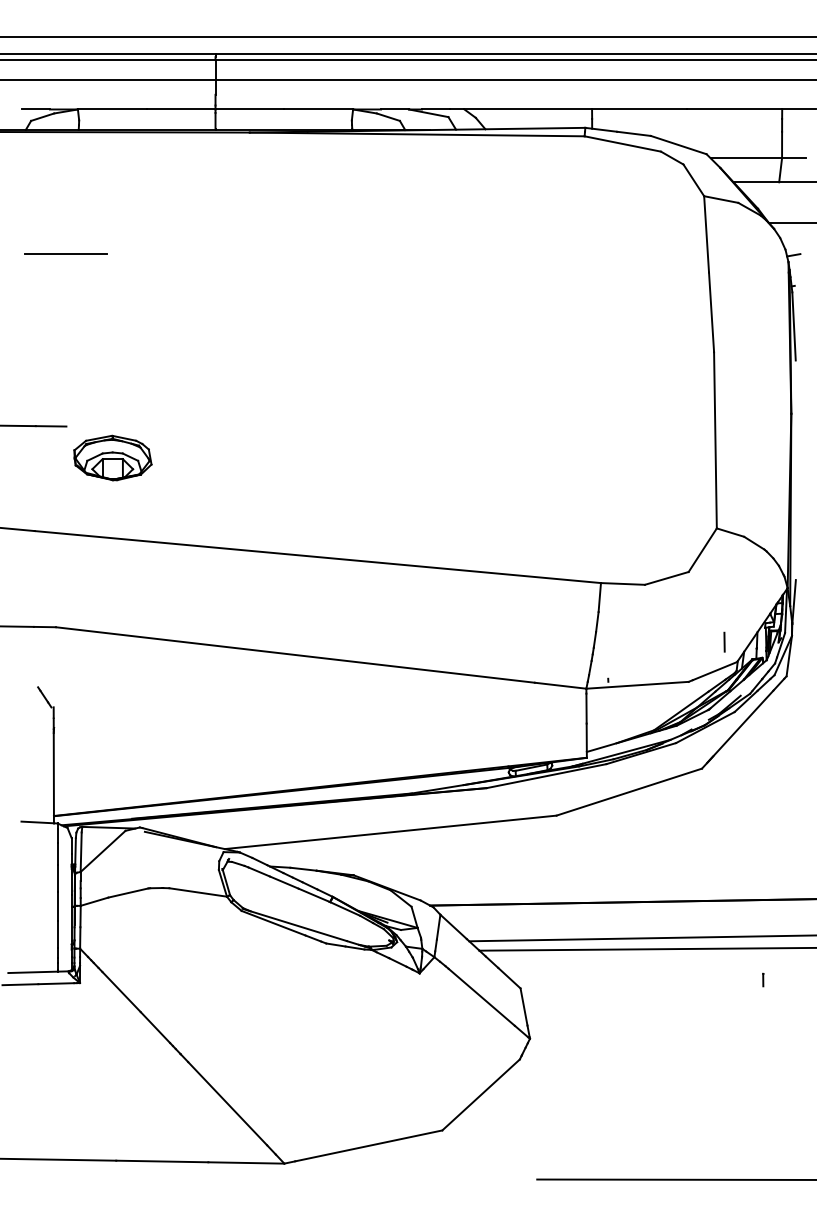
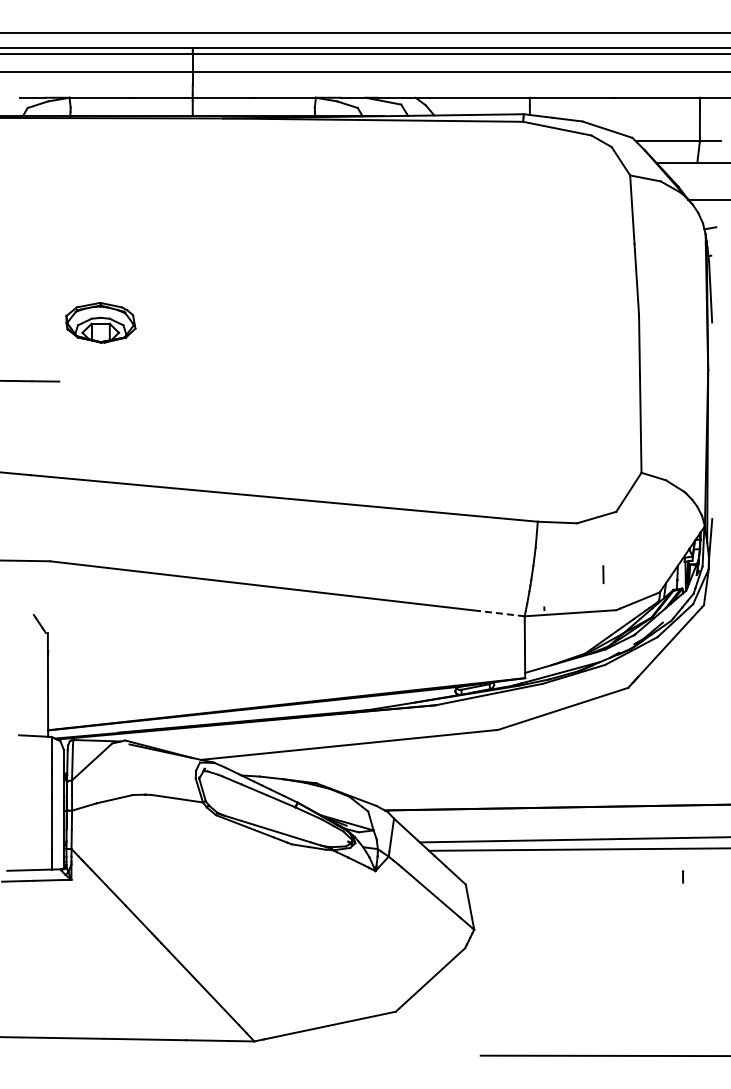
line: (65, 253) -> (58, 226), removed
part: (112, 457) -> (100, 322), moved
line: (724, 642) -> (603, 574), moved
line: (560, 685) -> (501, 613), solid -> dashed

